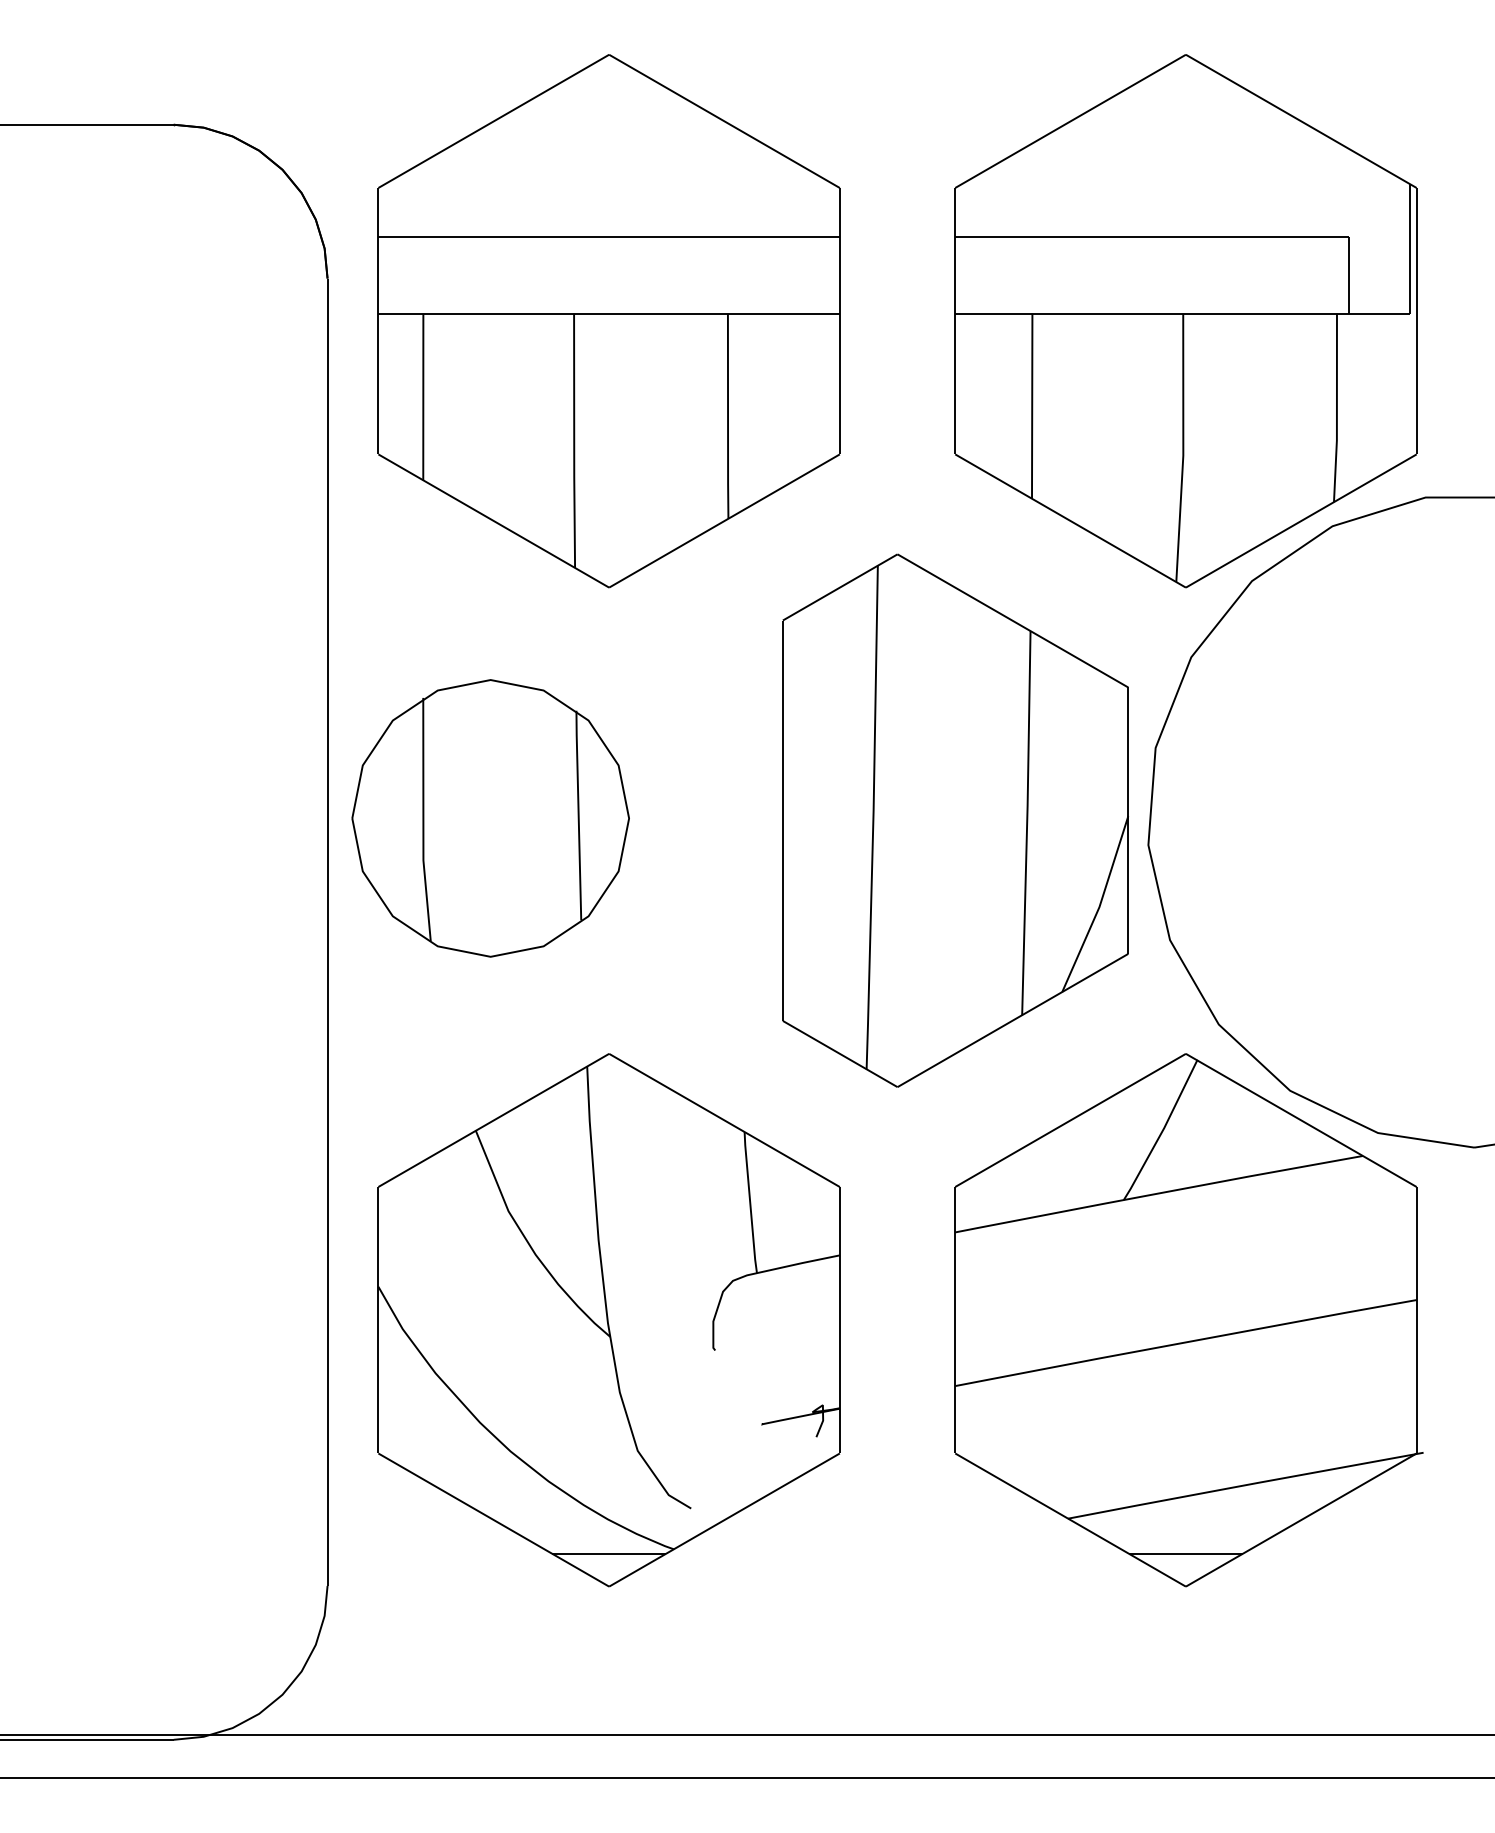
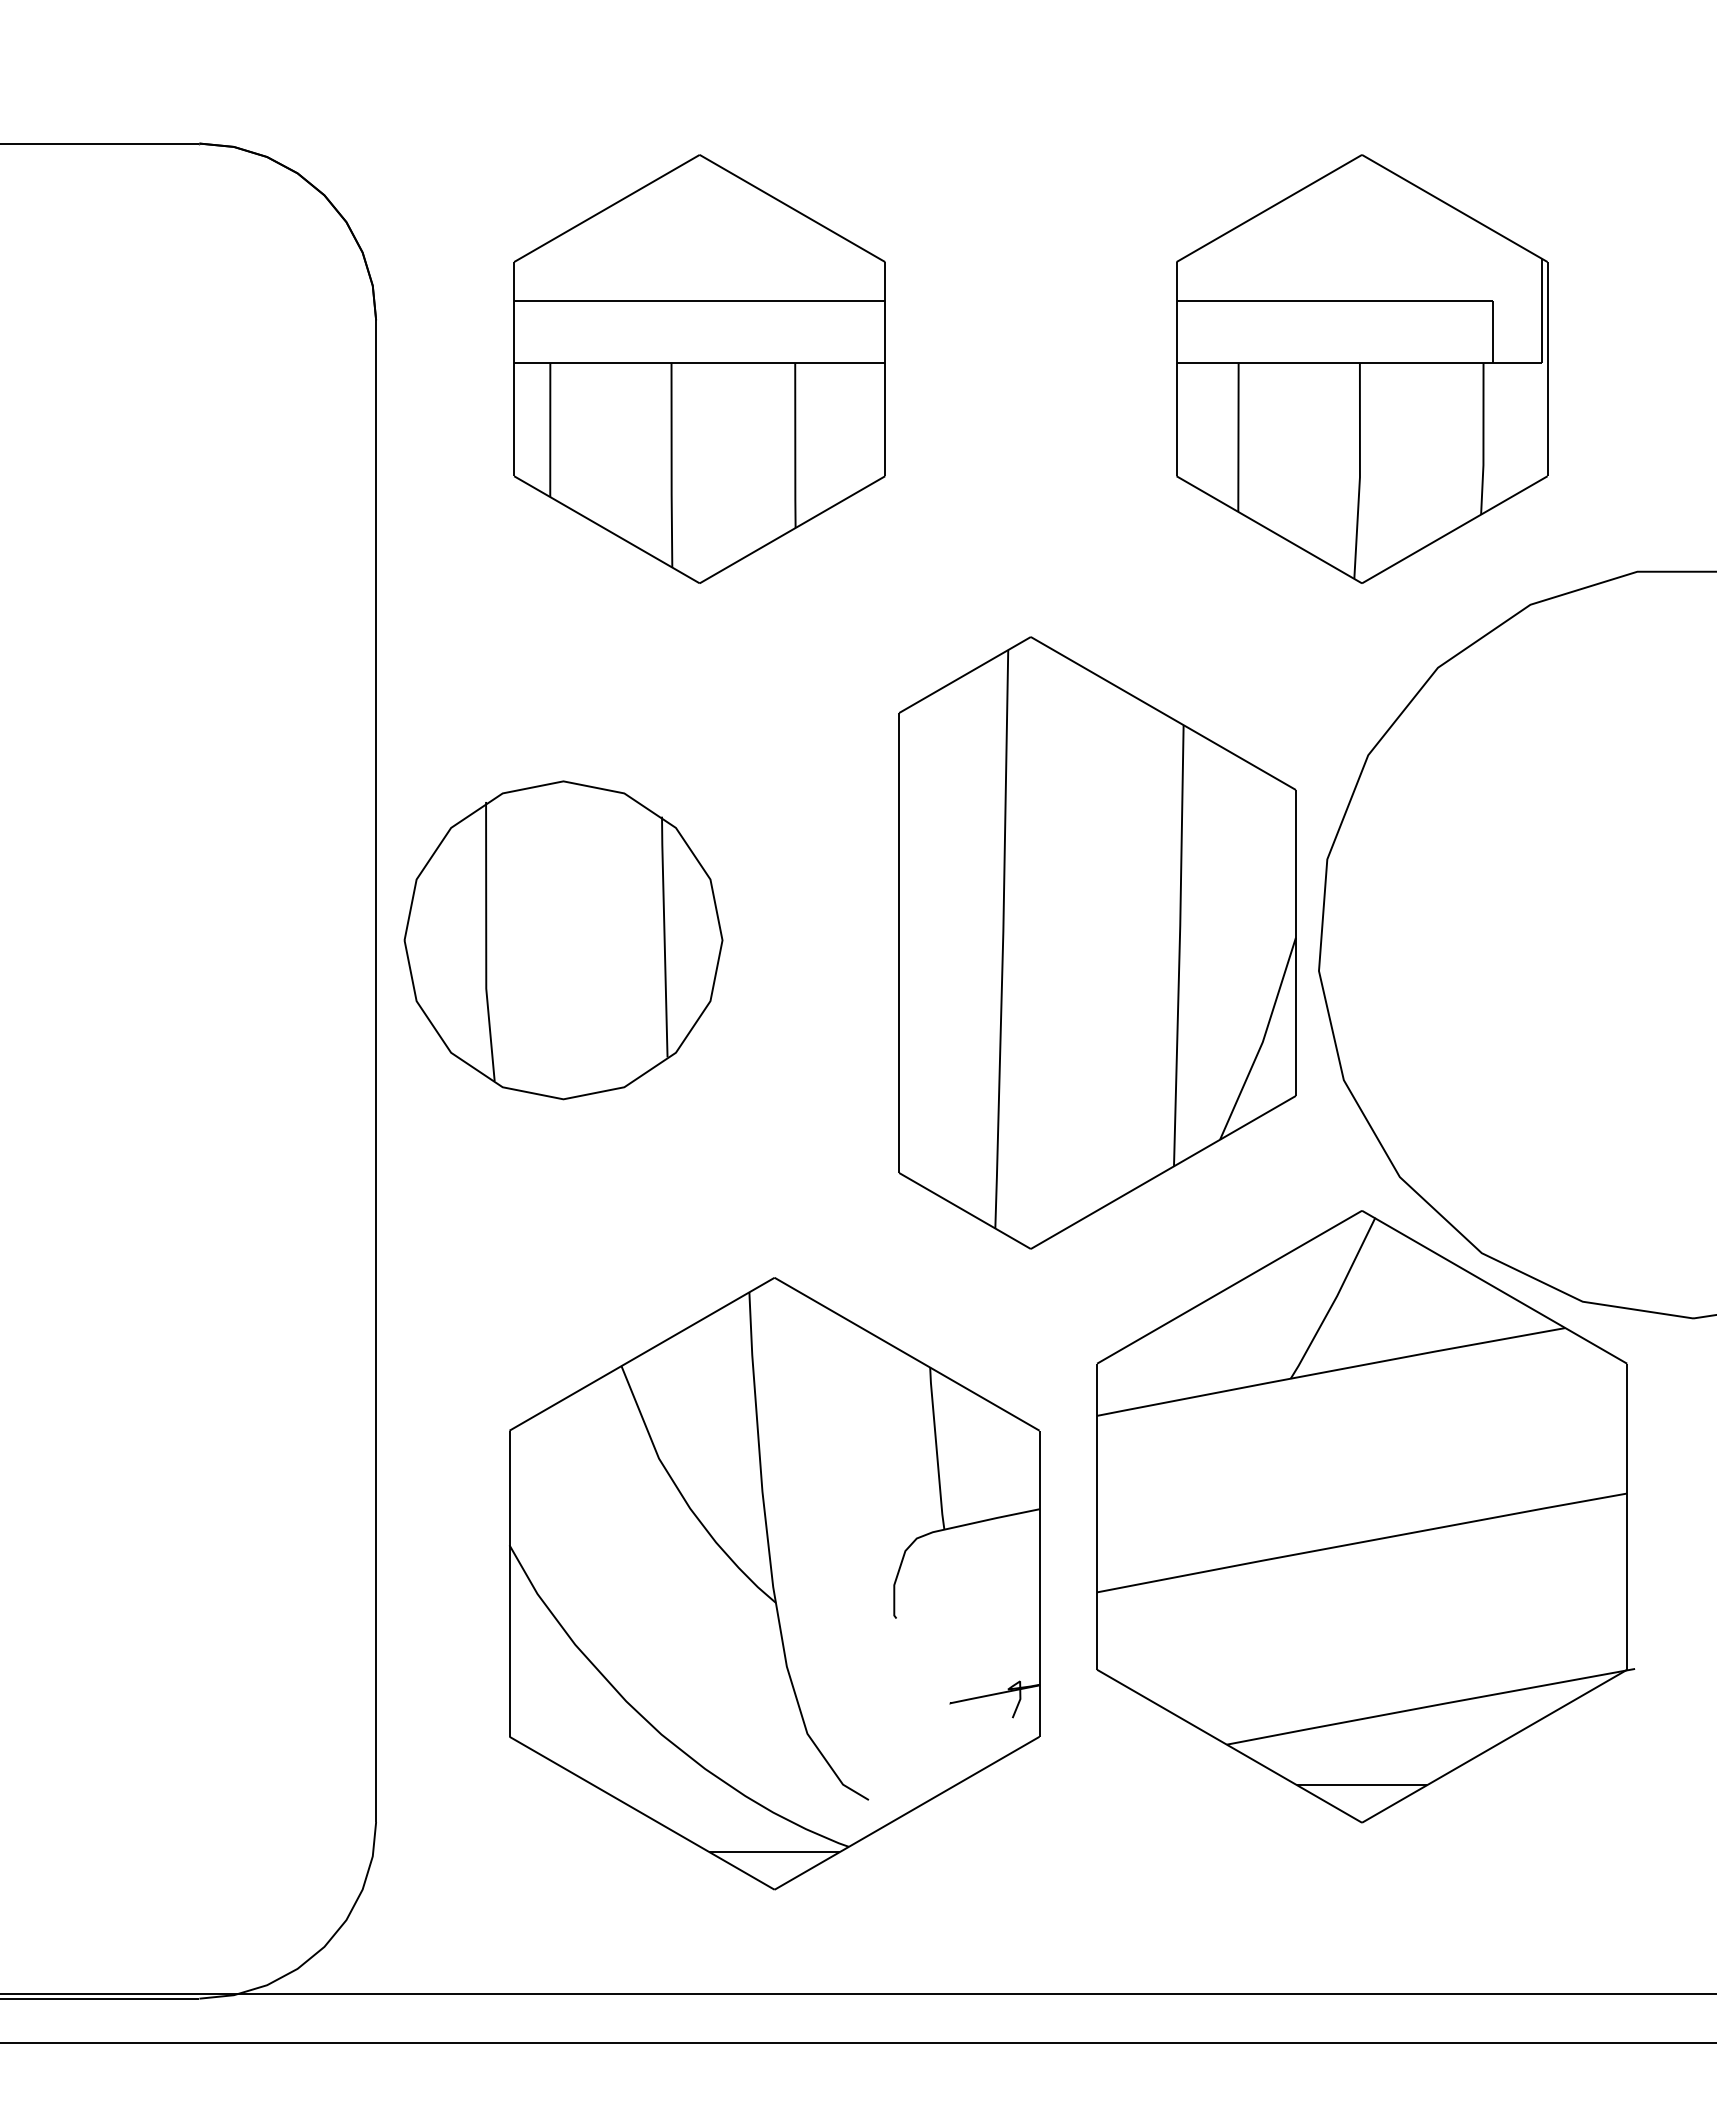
part: (609, 320) -> (699, 368), size x0.7
part: (1185, 320) -> (1361, 368), size x0.7
part: (609, 1320) -> (774, 1583), moved

